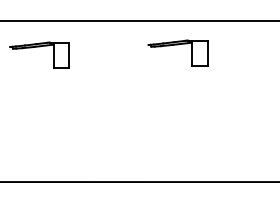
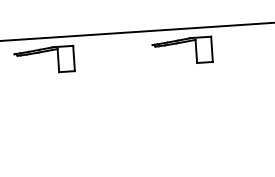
part: (177, 45) -> (181, 43), moved
part: (39, 47) -> (43, 52), moved

